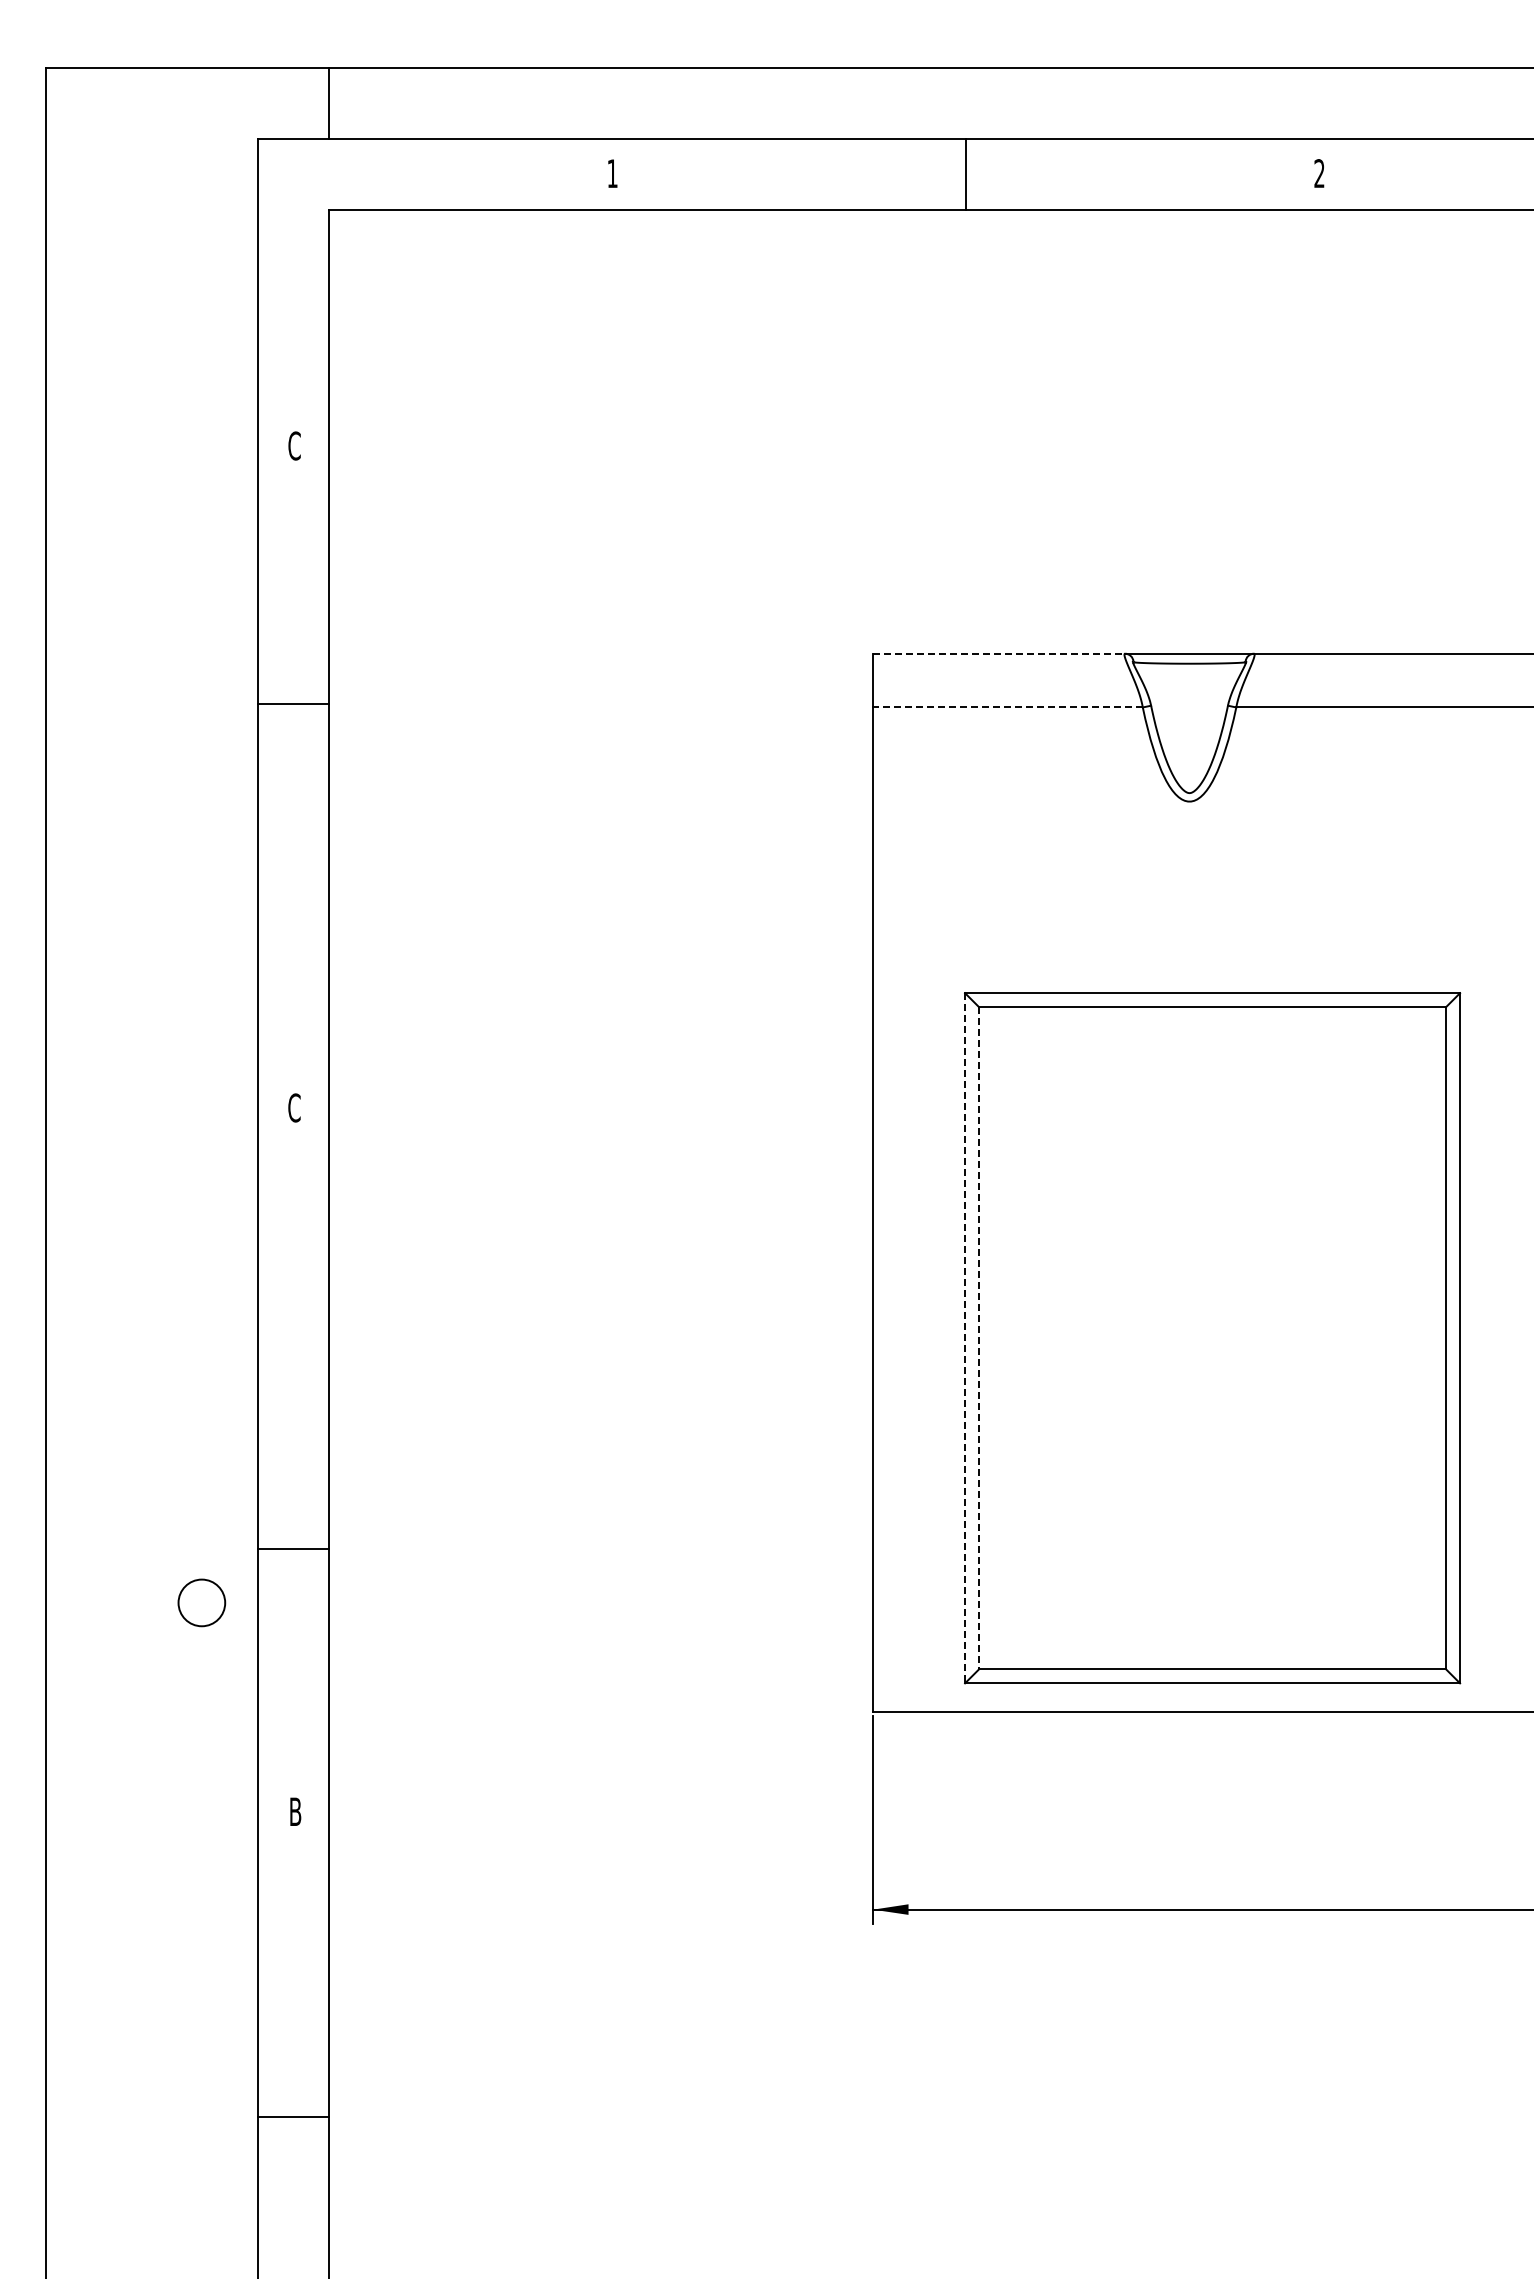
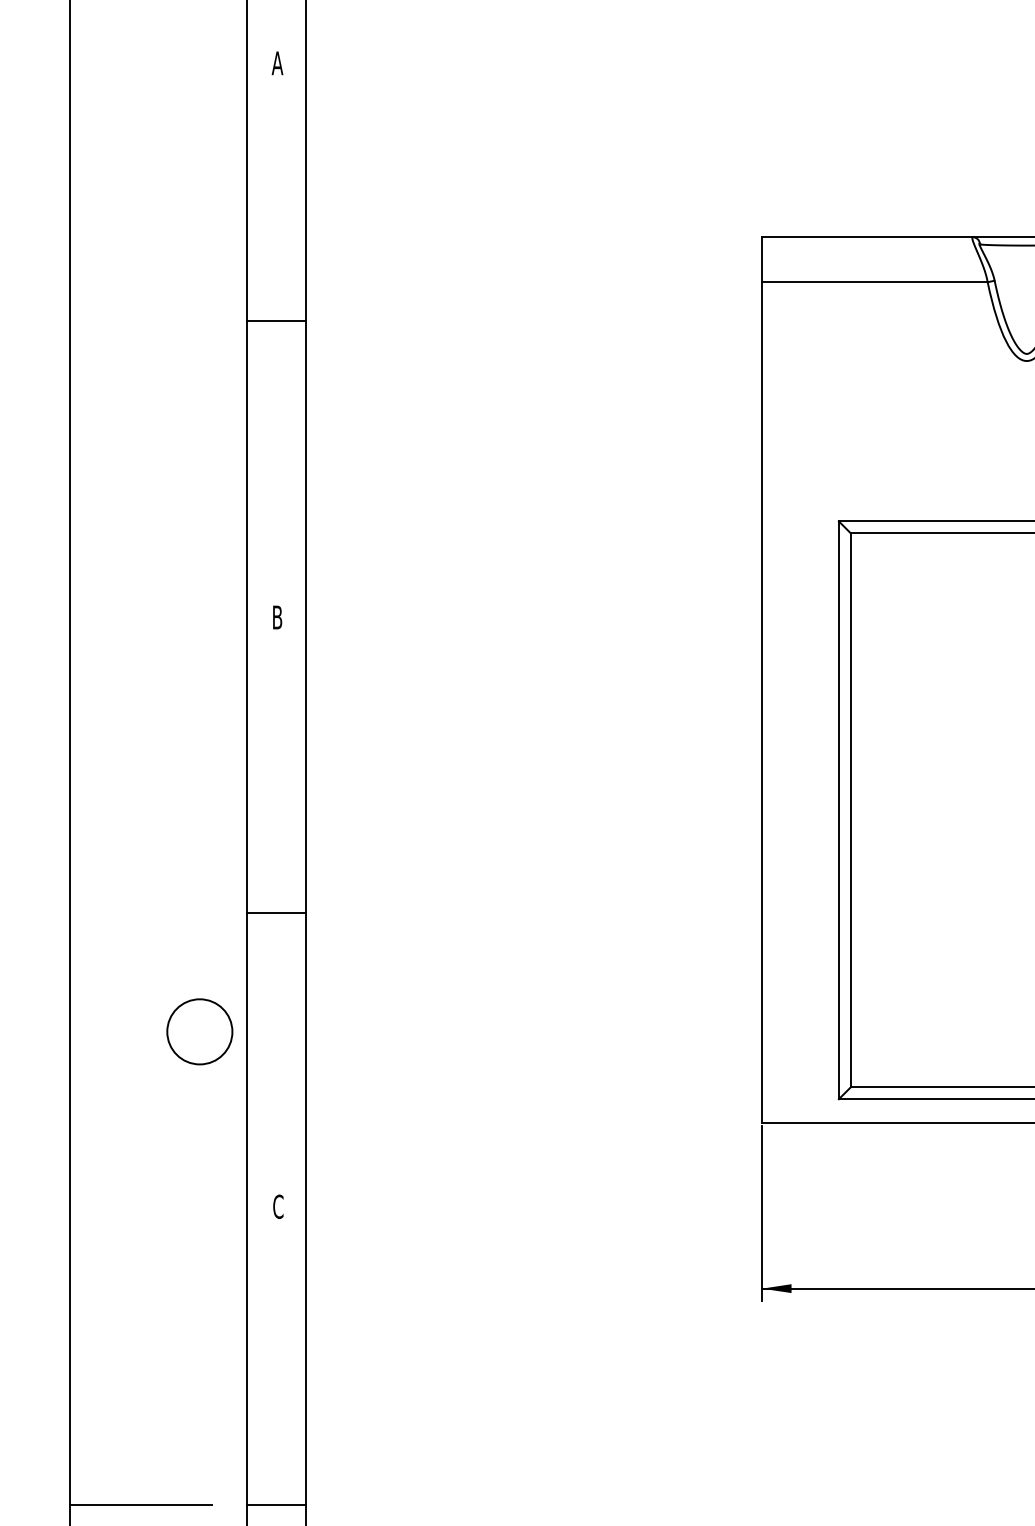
text: (294, 445) -> (277, 62), C -> A
line: (999, 653) -> (867, 237), dashed -> solid
line: (293, 704) -> (276, 321), moved
line: (1007, 707) -> (874, 282), dashed -> solid
text: (294, 1107) -> (277, 617), C -> B
line: (965, 1338) -> (839, 810), dashed -> solid
line: (979, 1338) -> (850, 810), dashed -> solid
line: (293, 1549) -> (276, 913), moved
circle: (201, 1602) -> (199, 1031), size x1.67
text: (295, 1811) -> (278, 1206), B -> C
line: (293, 2116) -> (276, 1505), moved
line: (130, 2168) -> (140, 1505), added

